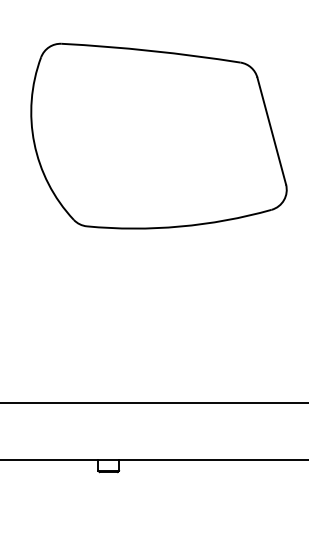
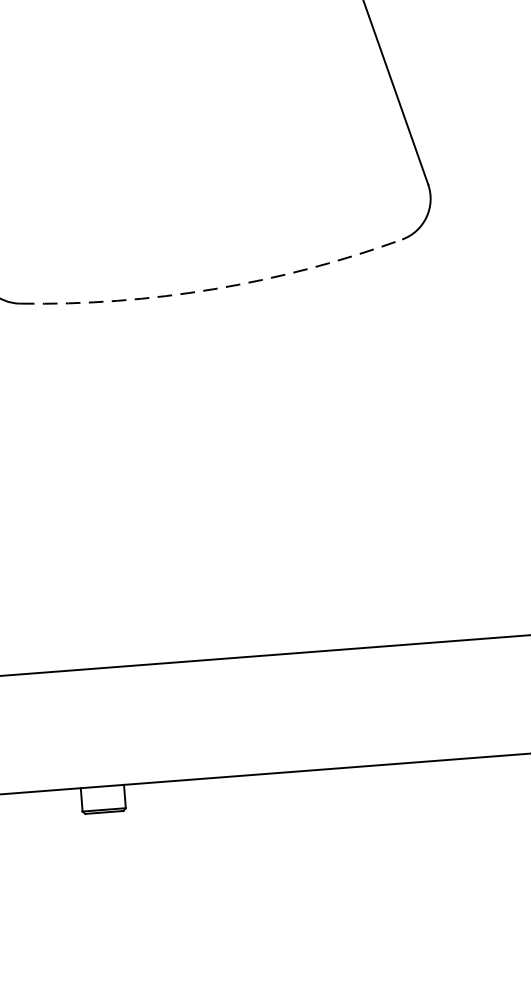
arc: (180, 226) -> (214, 288), solid -> dashed

